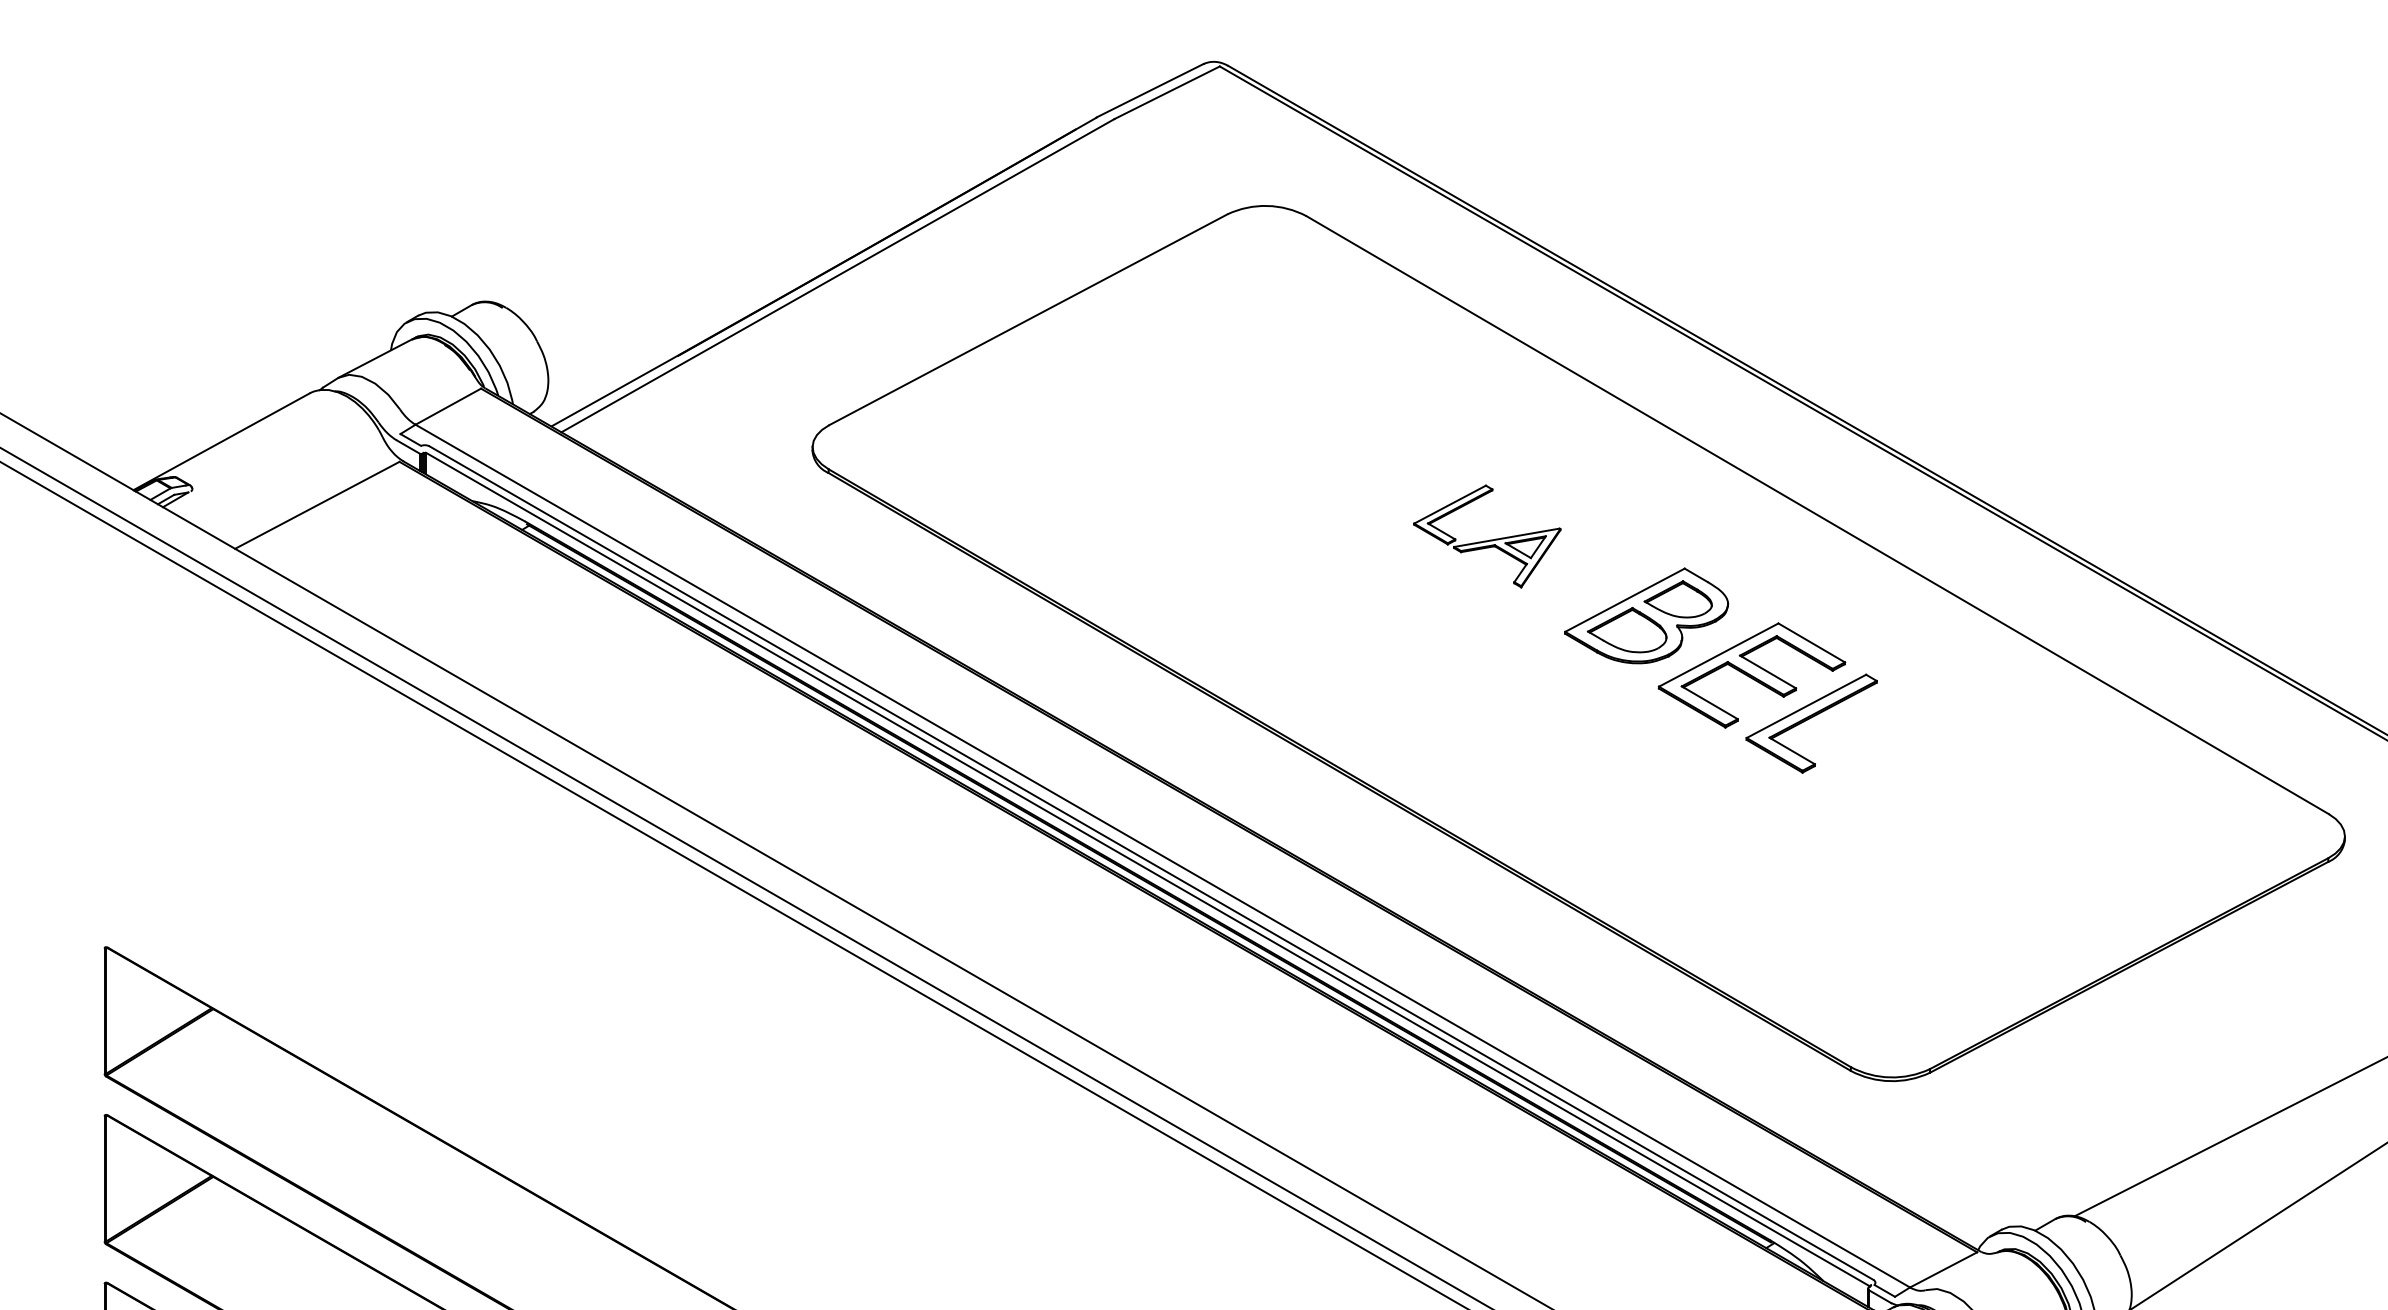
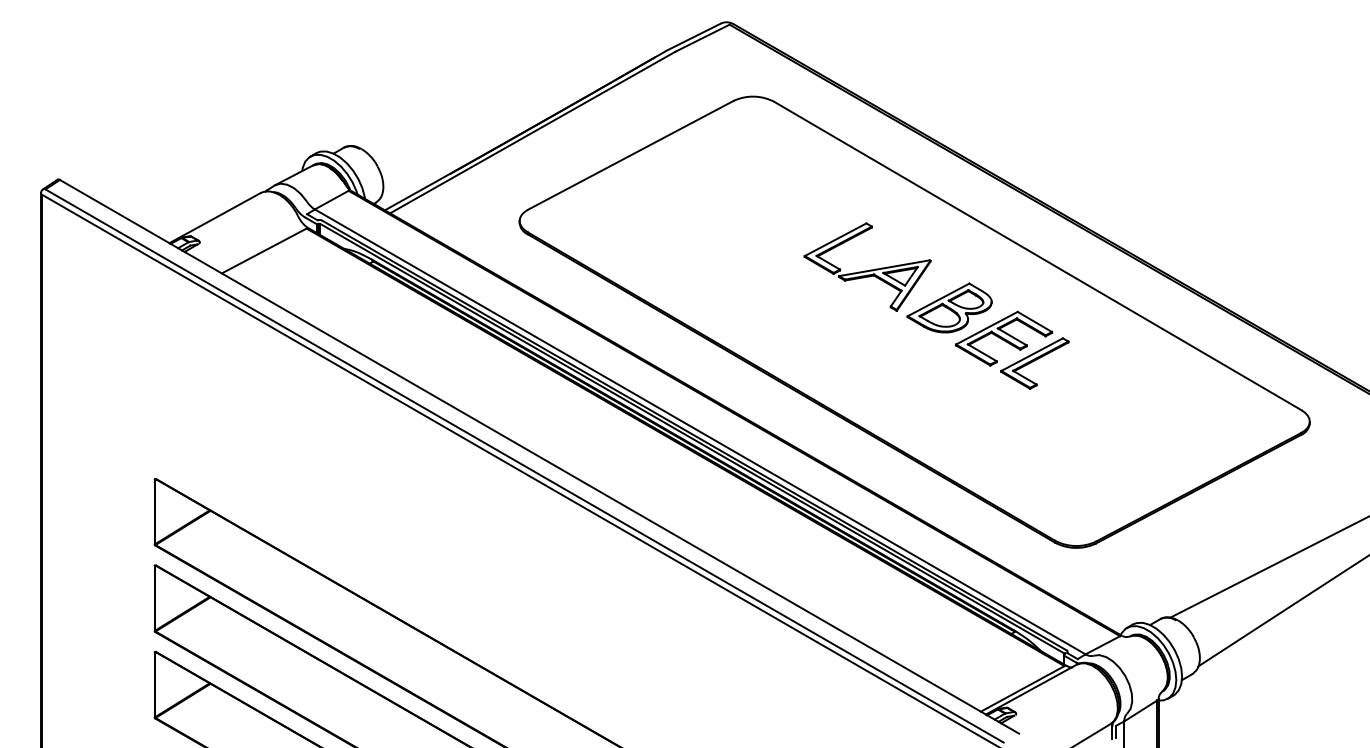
part: (1487, 535) -> (867, 266), size x1.67

